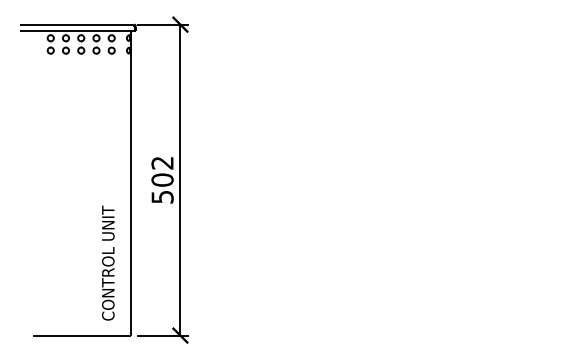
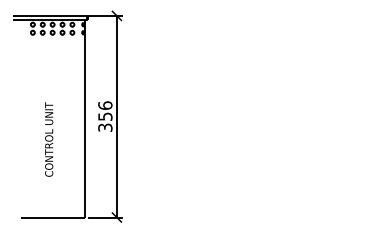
text: (162, 179) -> (105, 116), 502 -> 356
text: (108, 263) -> (49, 139), moved

